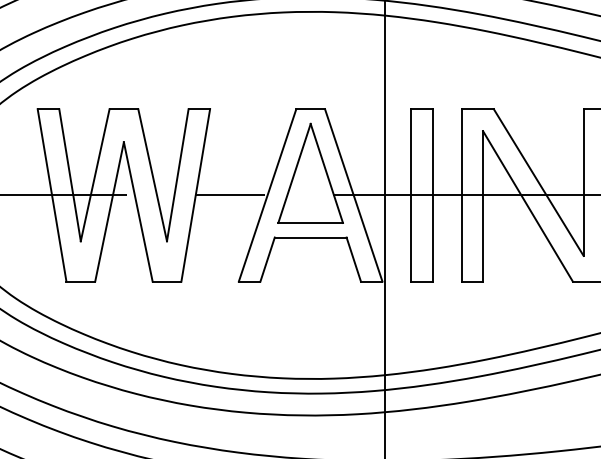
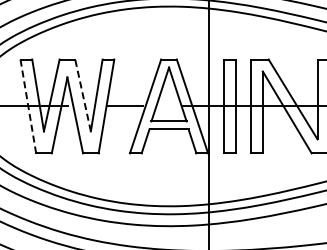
line: (153, 175) -> (83, 95), solid -> dashed
line: (52, 195) -> (28, 106), solid -> dashed

